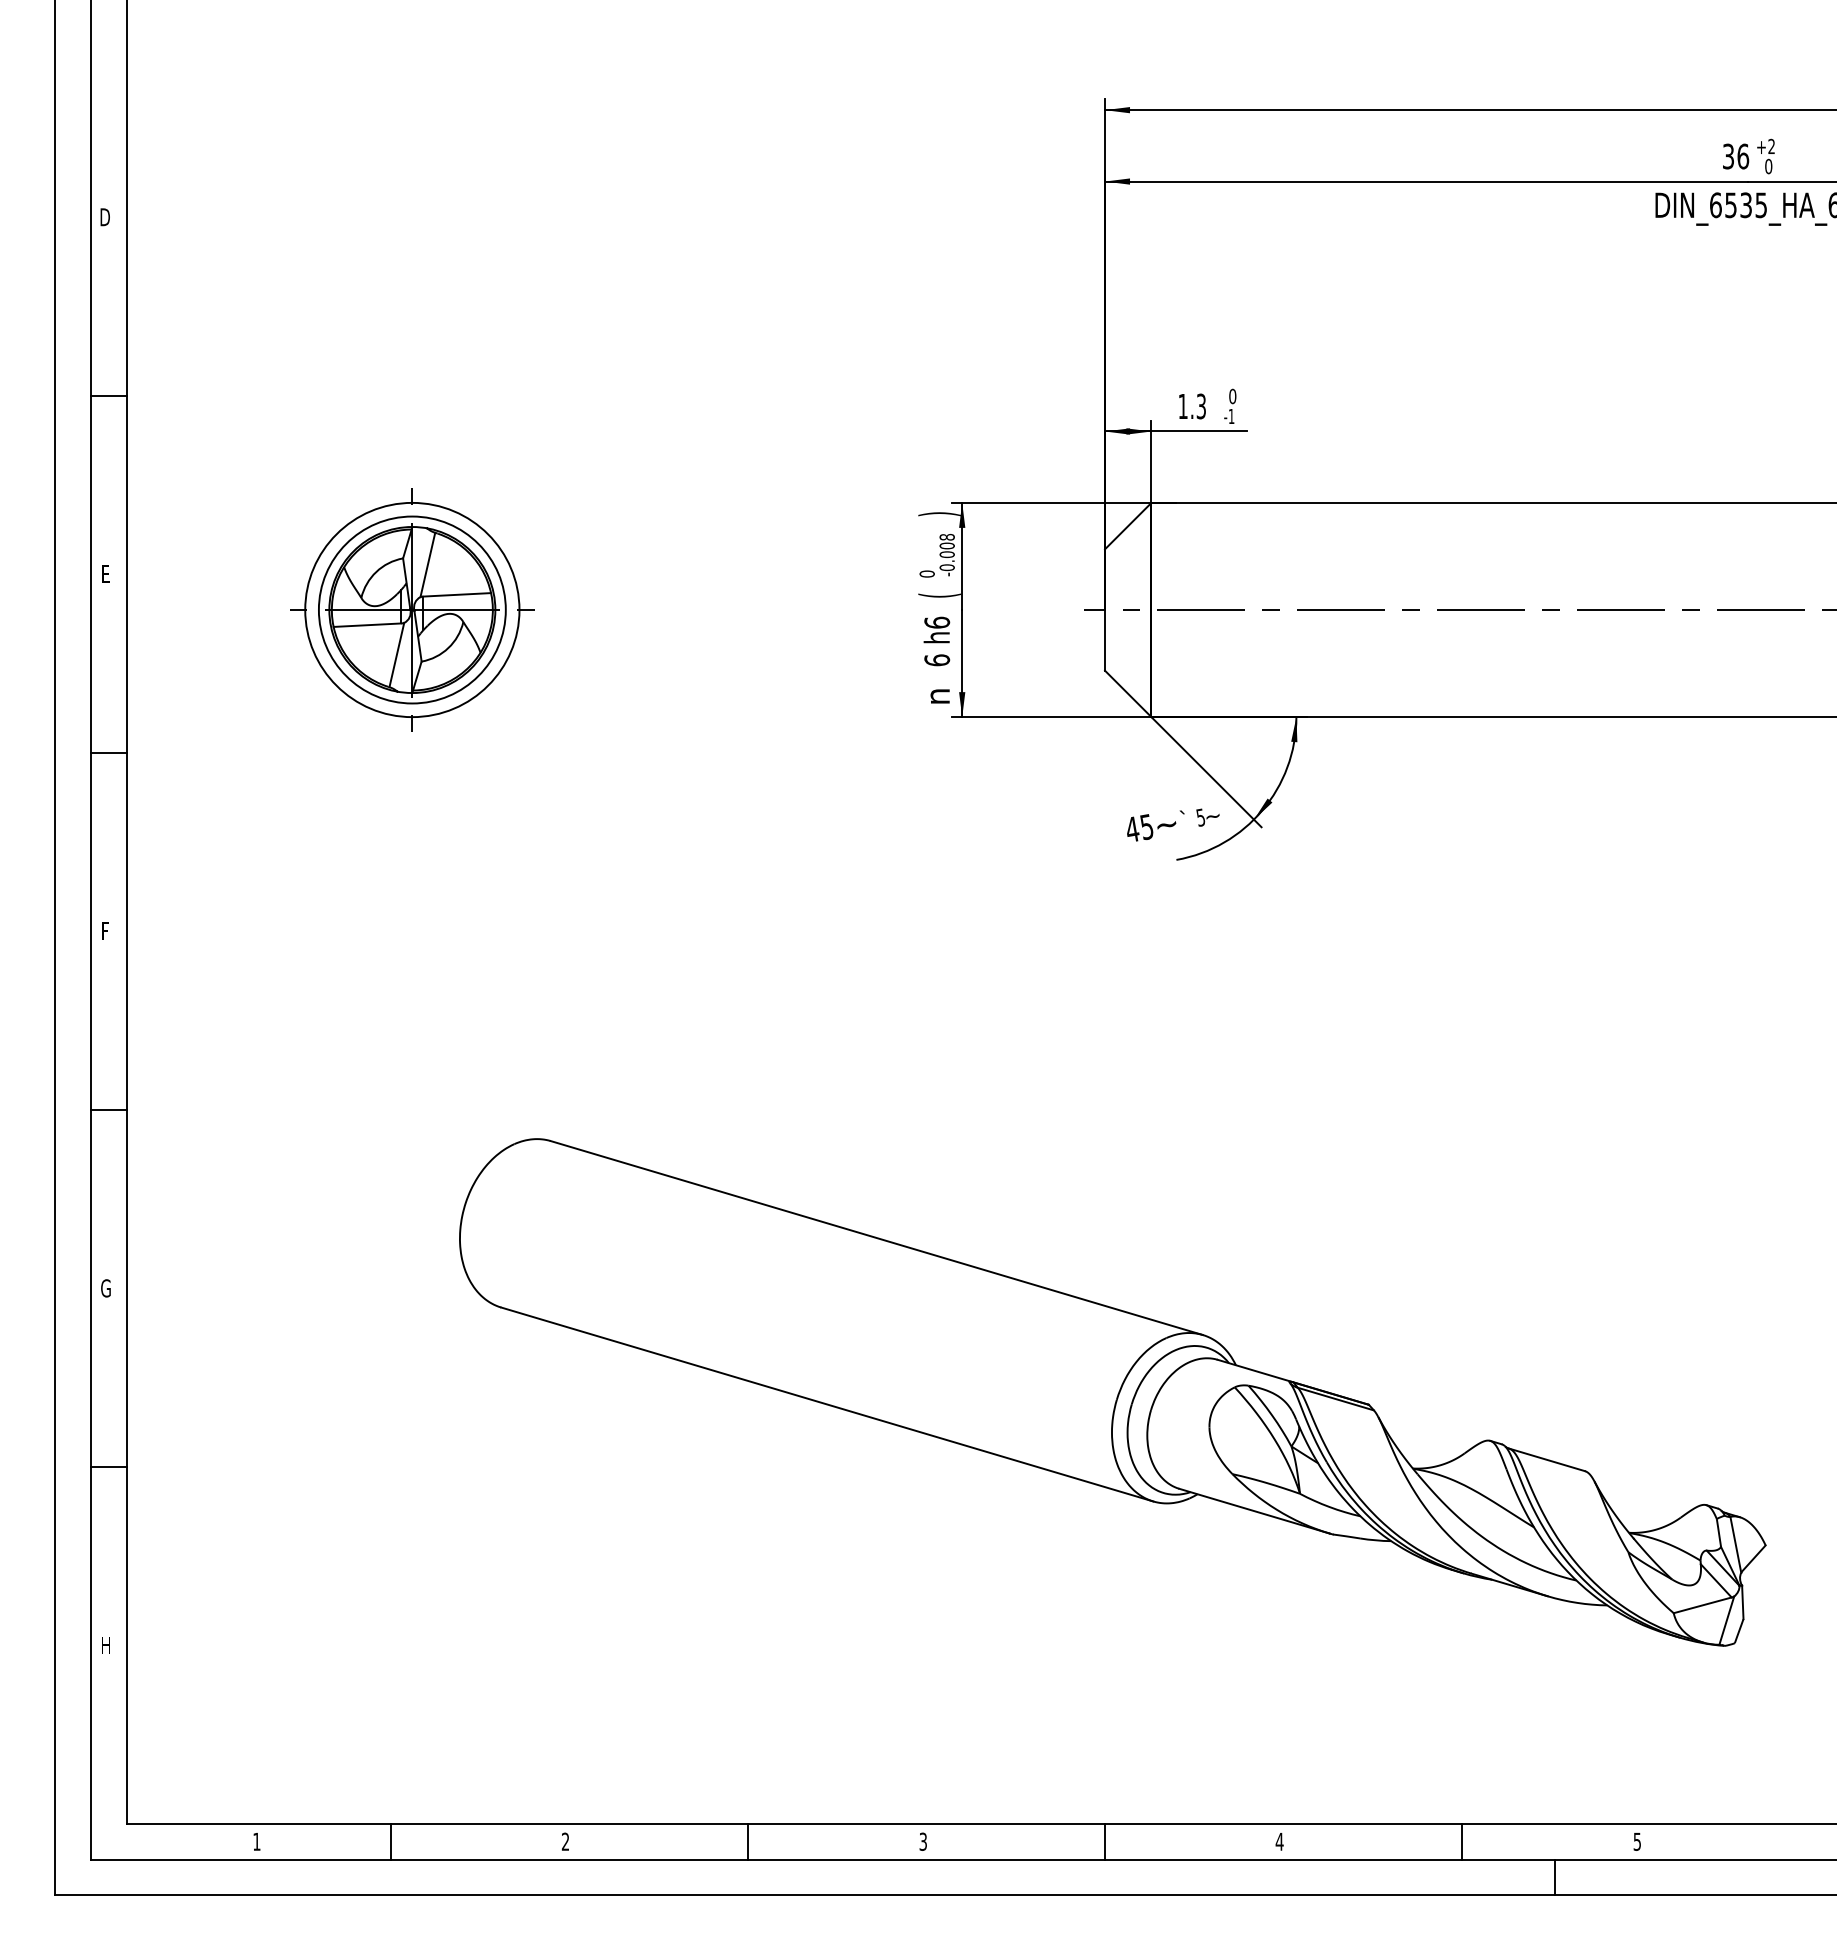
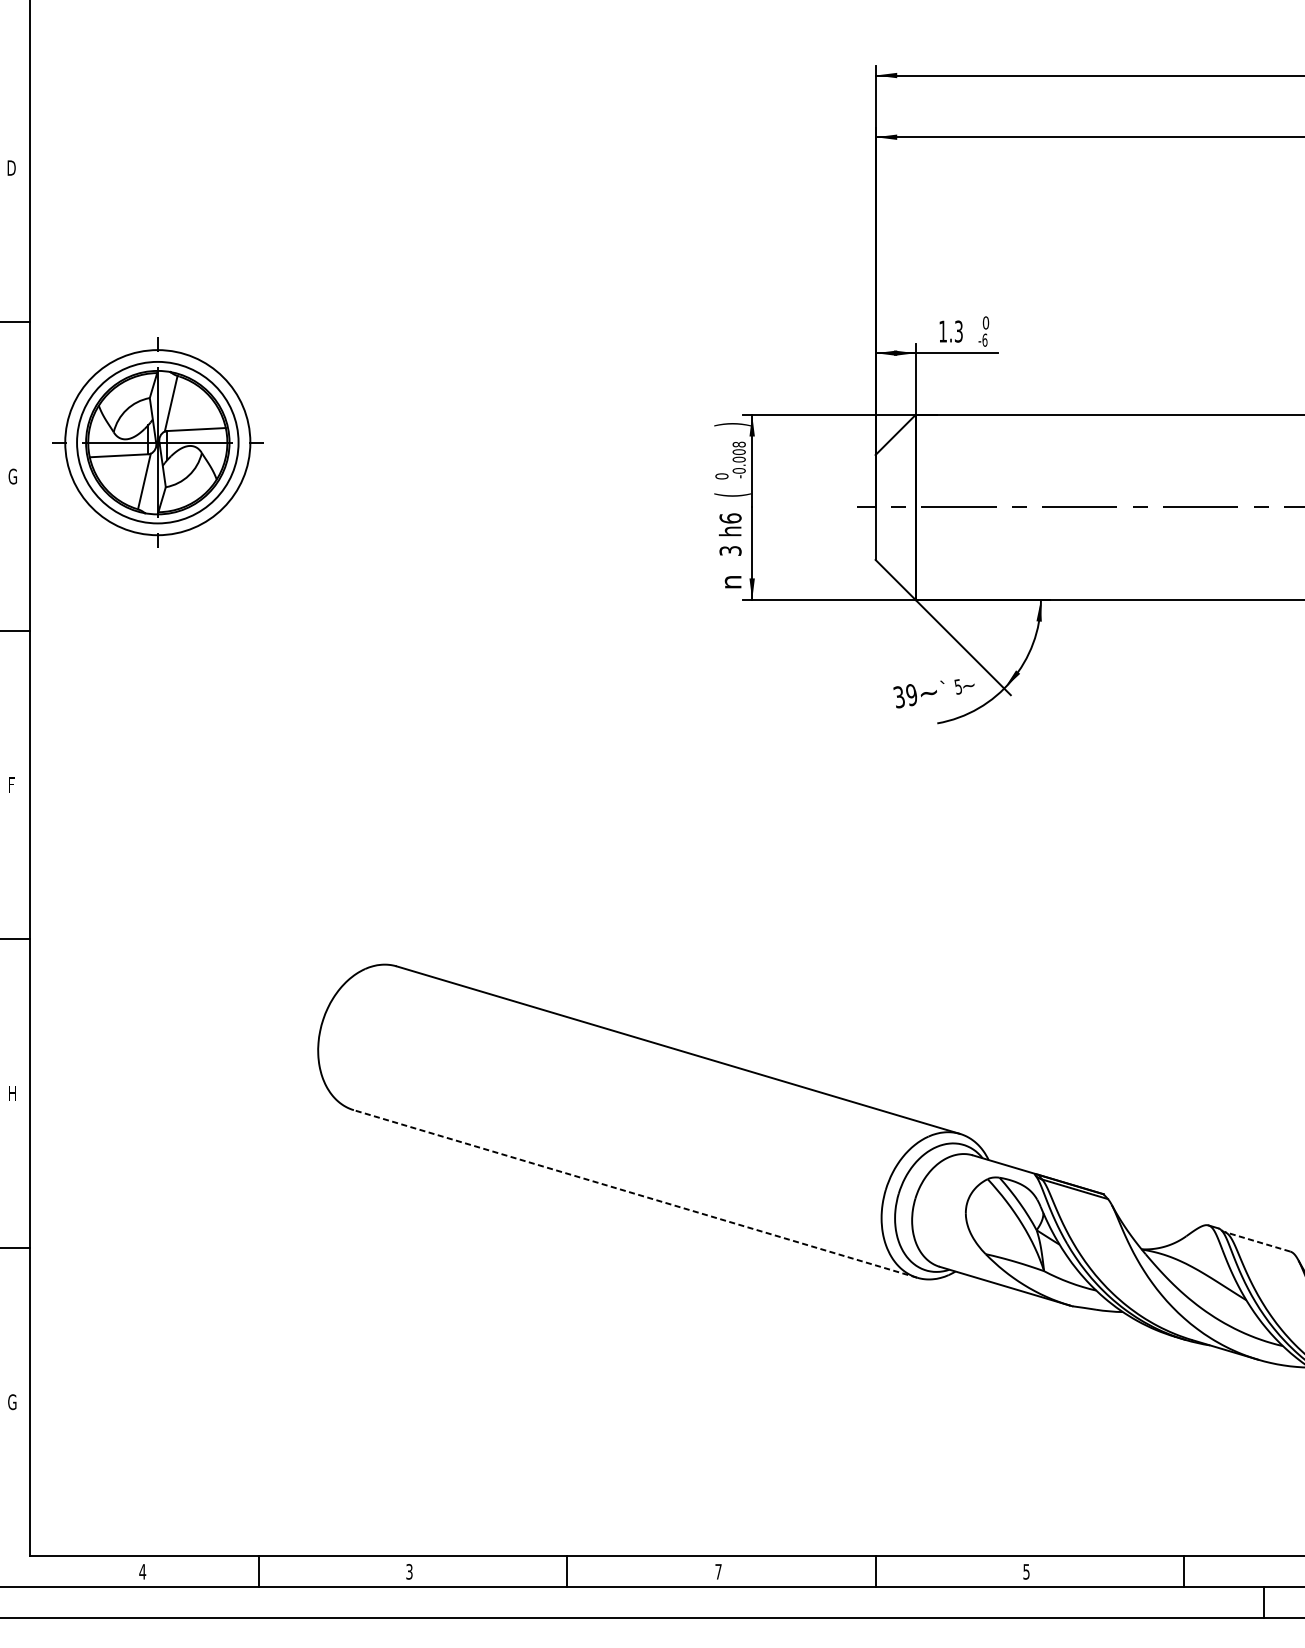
text: (1231, 416) -> (984, 340), -1 -> -6
text: (106, 574) -> (12, 476), E -> G
part: (412, 609) -> (157, 442), moved
text: (937, 660) -> (730, 551), 6 -> 3
text: (1139, 828) -> (905, 696), 45 -> 39
text: (105, 1288) -> (11, 1093), G -> H
line: (826, 1404) -> (634, 1193), solid -> dashed
line: (1546, 1459) -> (1257, 1241), solid -> dashed
text: (105, 1645) -> (11, 1402), H -> G
text: (256, 1841) -> (142, 1571), 1 -> 4
text: (565, 1841) -> (409, 1571), 2 -> 3
text: (922, 1841) -> (717, 1571), 3 -> 7
text: (1279, 1841) -> (1026, 1571), 4 -> 5

